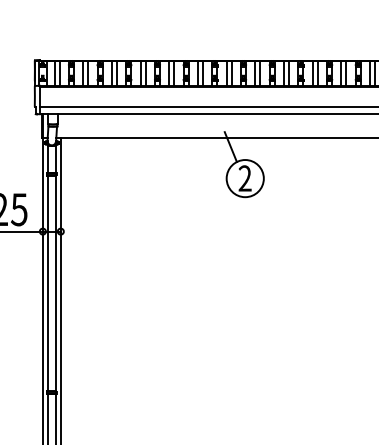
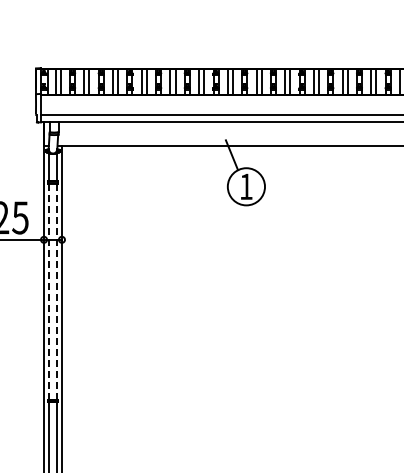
text: (244, 178) -> (245, 186), 2 -> 1
line: (47, 283) -> (48, 291), solid -> dashed
line: (56, 283) -> (57, 291), solid -> dashed

